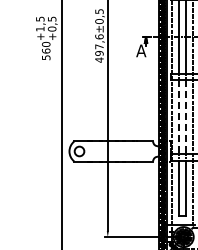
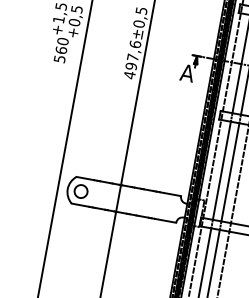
line: (179, 117) -> (221, 170), dashed -> solid
line: (185, 117) -> (229, 172), dashed -> solid

